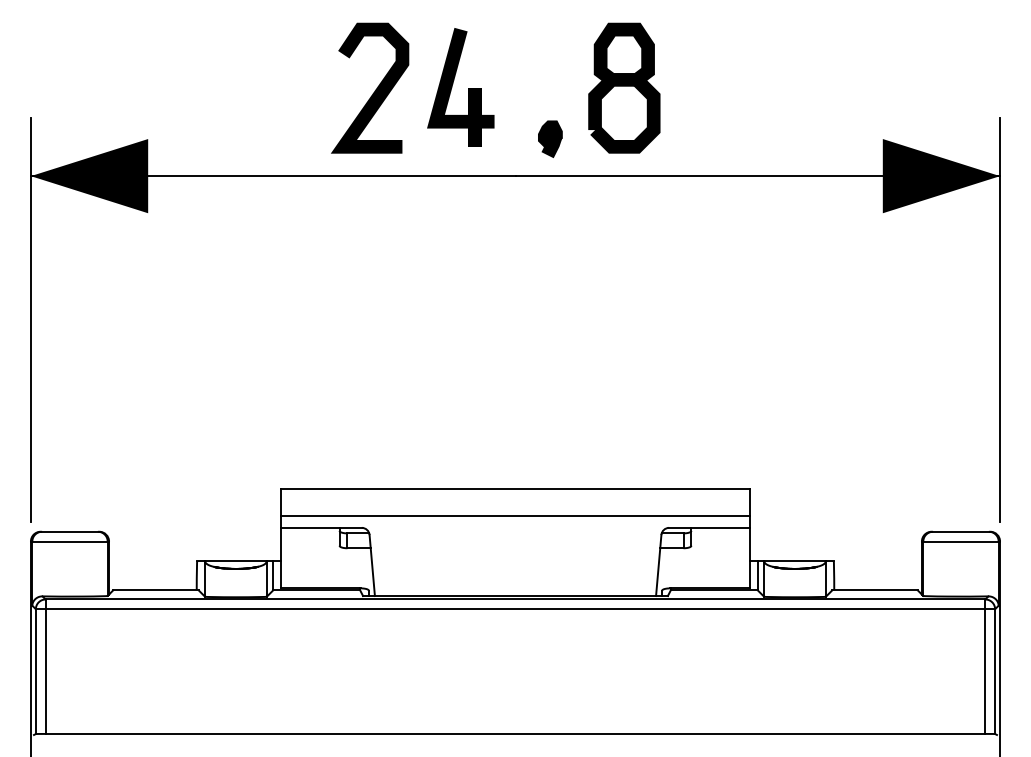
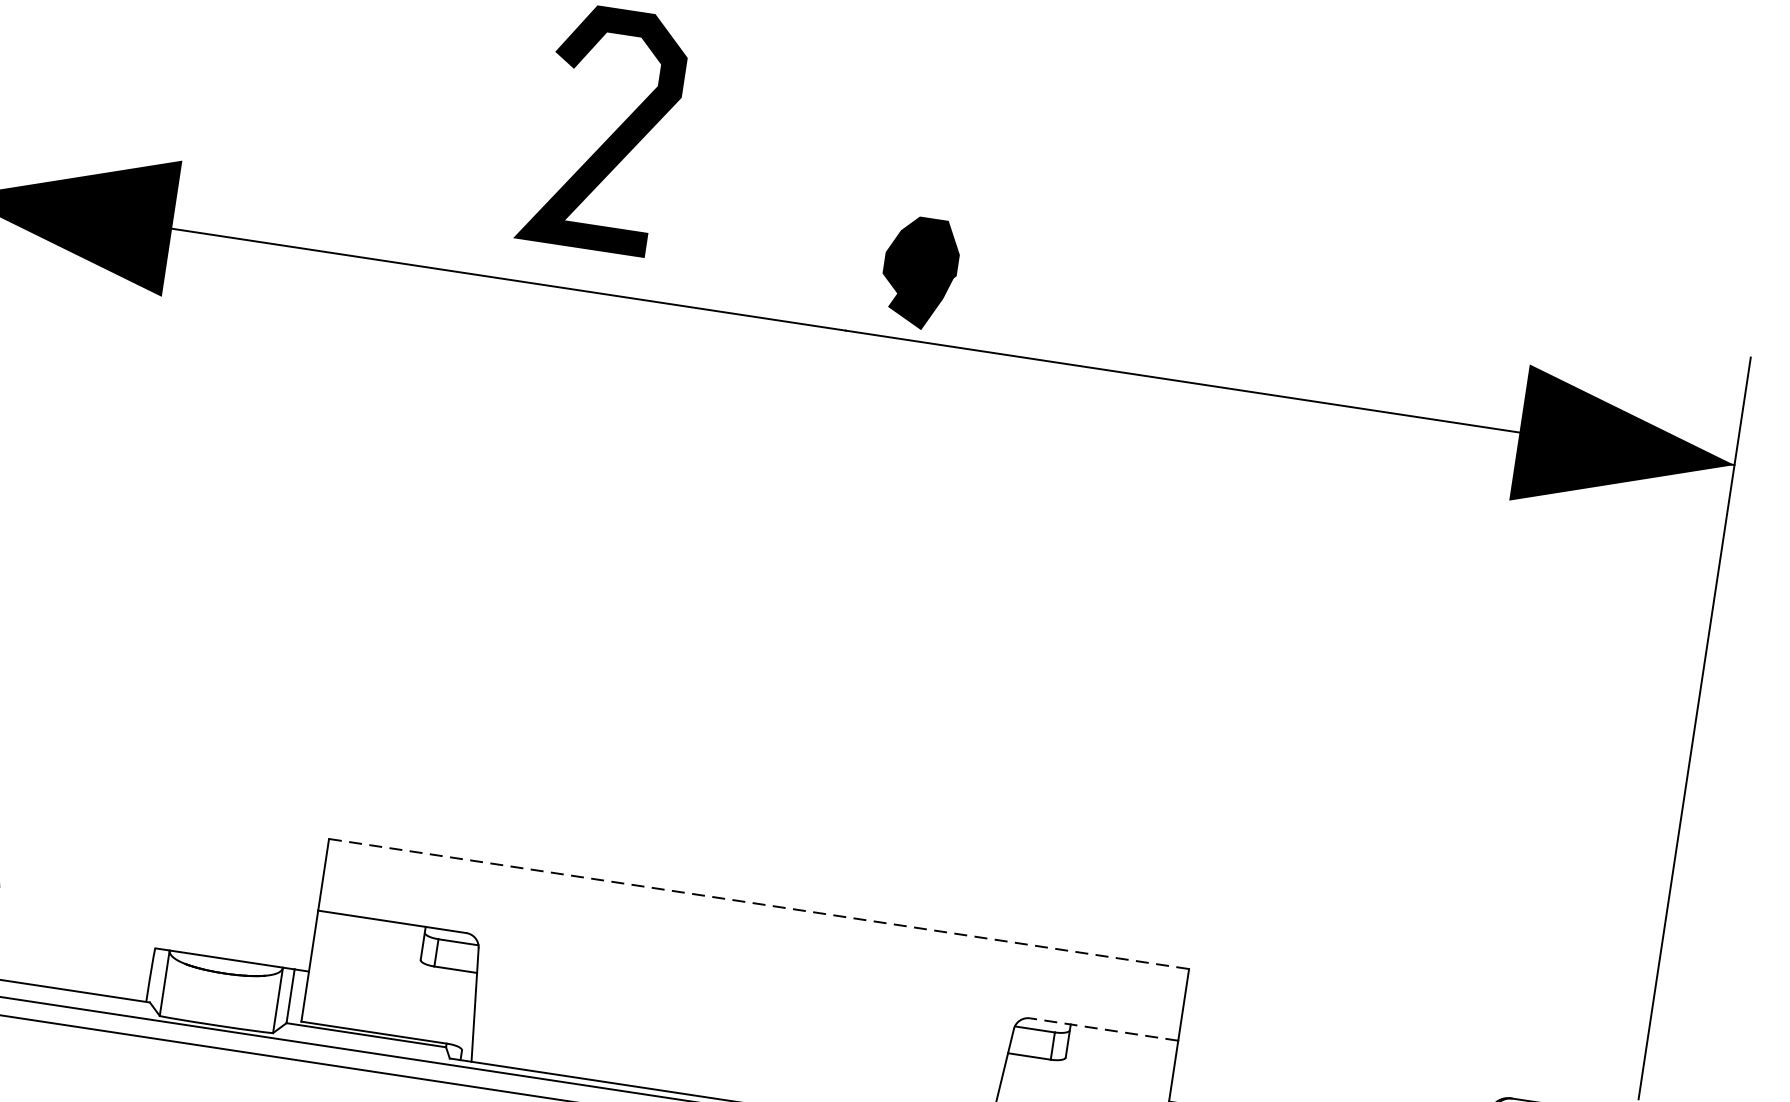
part: (453, 84) -> (757, 145), removed
part: (624, 87) -> (1070, 198), removed
part: (550, 138) -> (920, 271), size x1.6
line: (515, 488) -> (759, 903), solid -> dashed
line: (515, 516) -> (751, 954), removed
line: (709, 527) -> (1104, 1028), solid -> dashed

